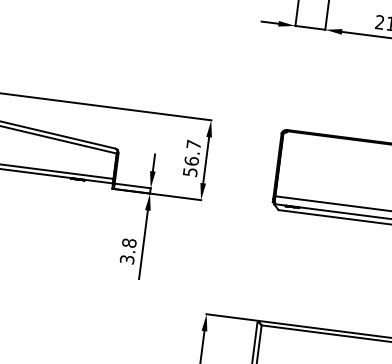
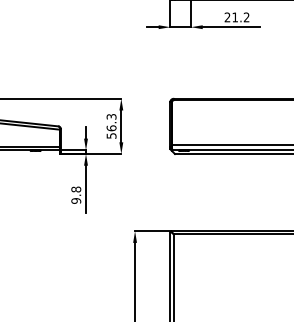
text: (193, 144) -> (111, 116), 56.7 -> 56.3
text: (127, 259) -> (76, 200), 3.8 -> 9.8

